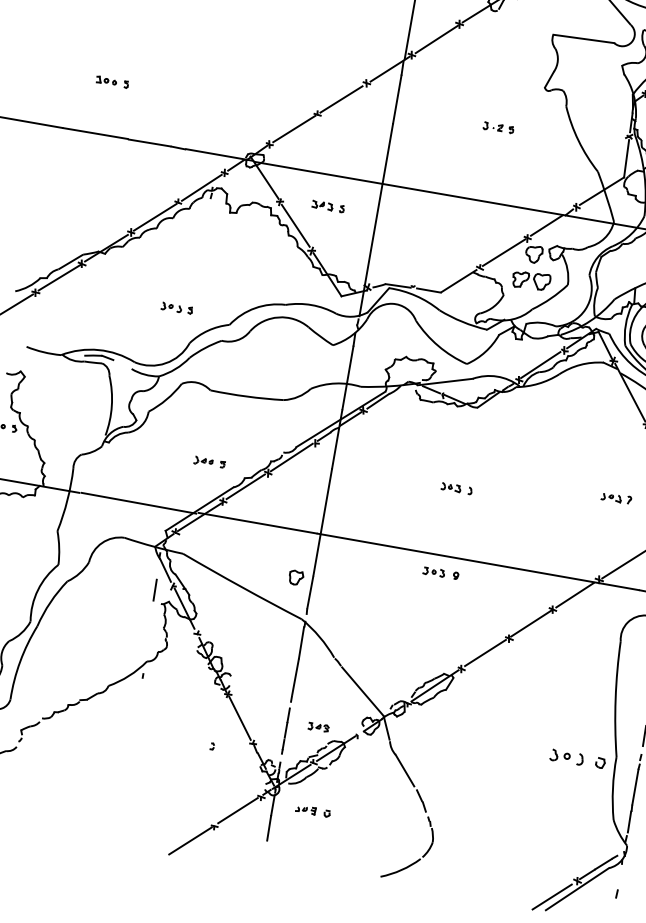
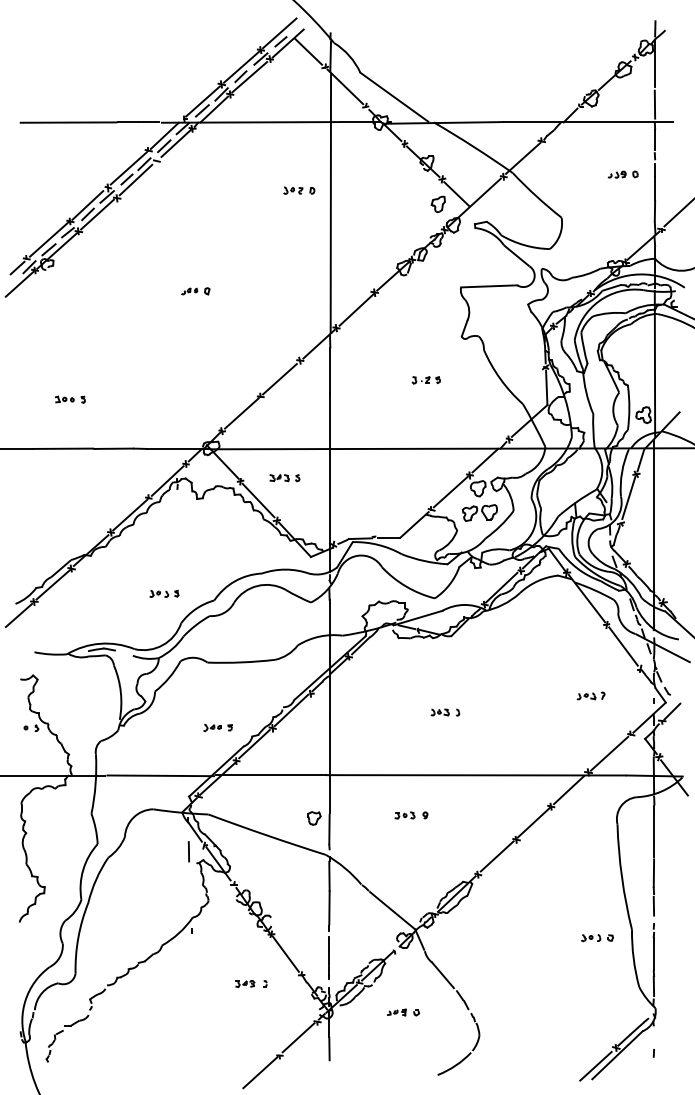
part: (441, 573) -> (411, 815), moved
part: (318, 726) -> (245, 983), moved
part: (577, 759) -> (597, 938), size x0.62
part: (313, 811) -> (403, 1012), moved

